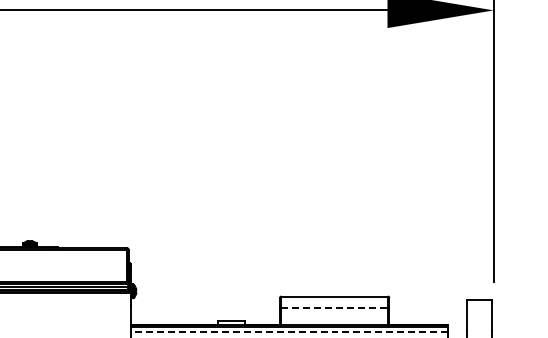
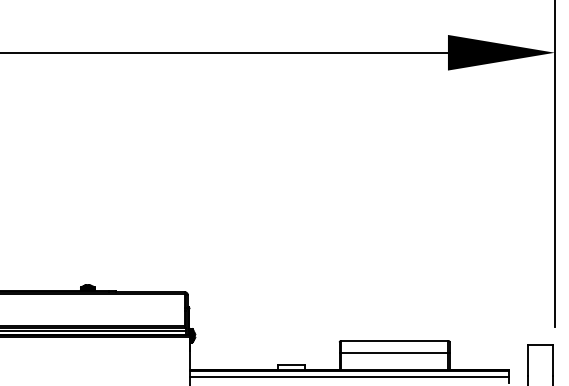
line: (334, 307) -> (394, 352), dashed -> solid
line: (288, 332) -> (348, 377), dashed -> solid

